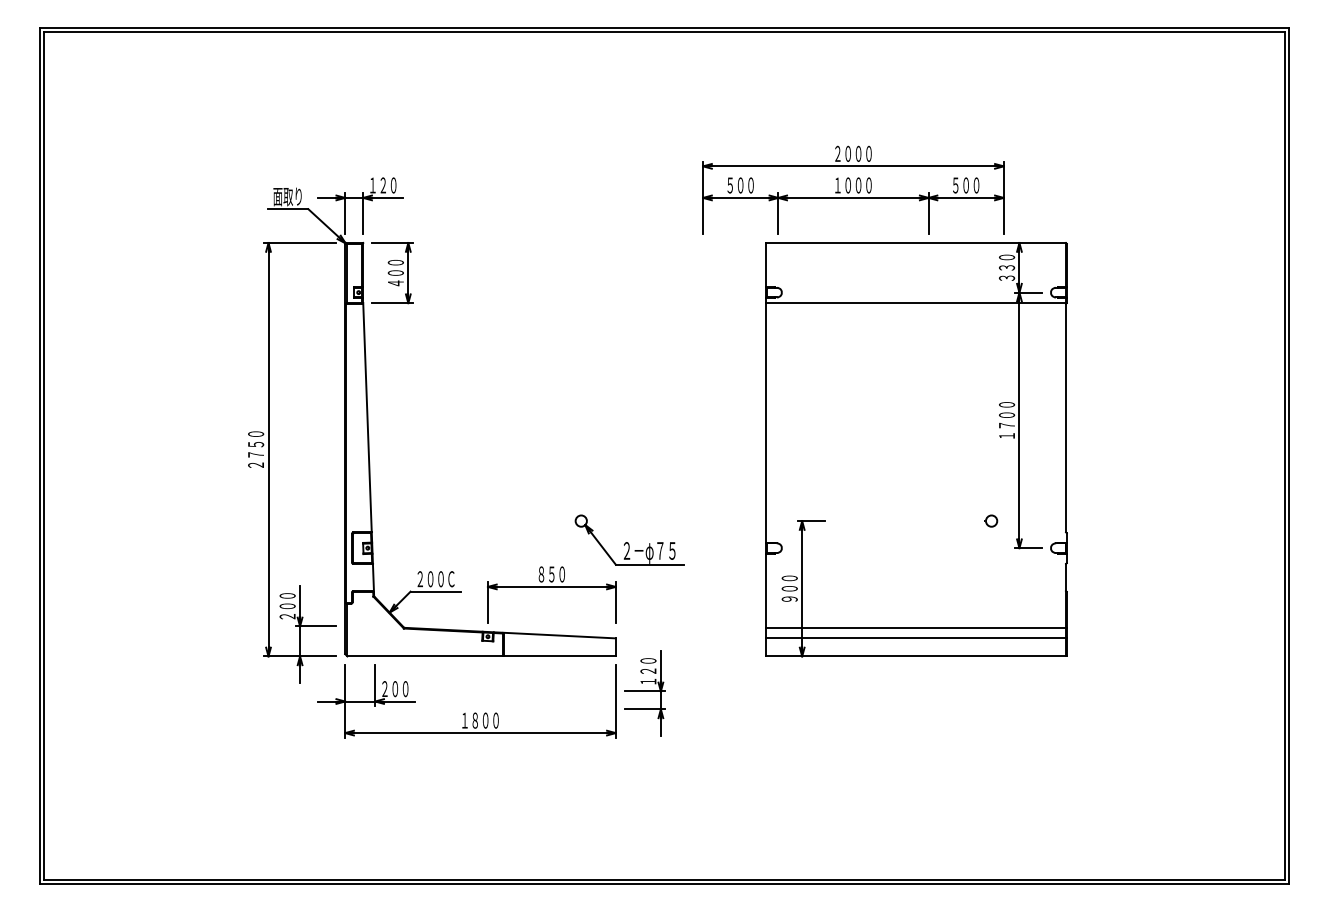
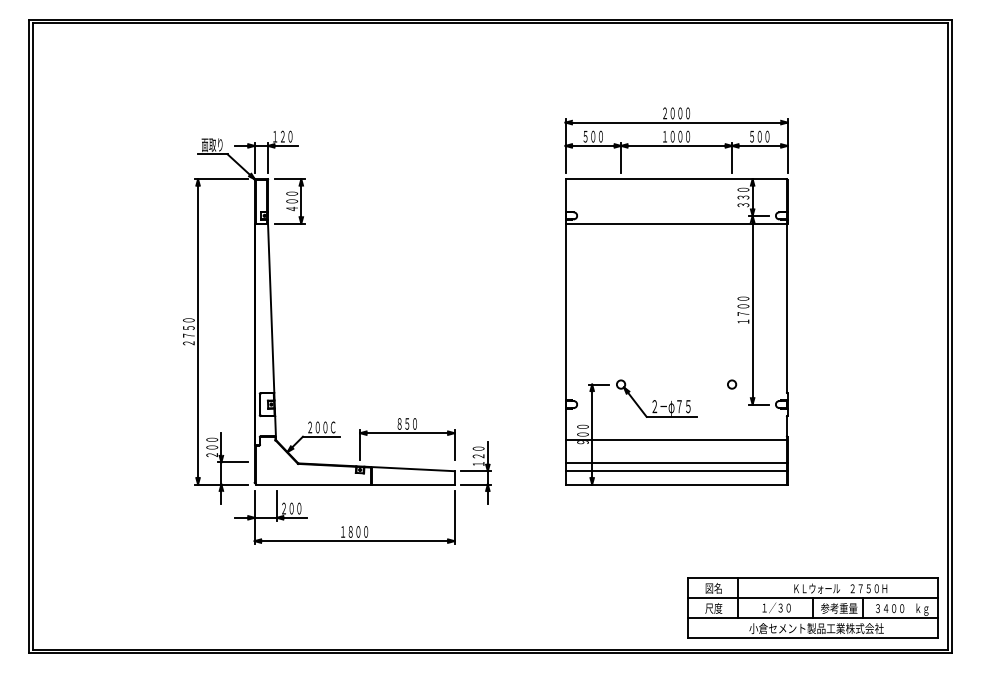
part: (853, 189) -> (676, 139), moved
part: (629, 539) -> (656, 398), moved
line: (916, 596) -> (676, 440), added
part: (644, 693) -> (475, 472), moved
part: (1101, 823) -> (813, 607), added

